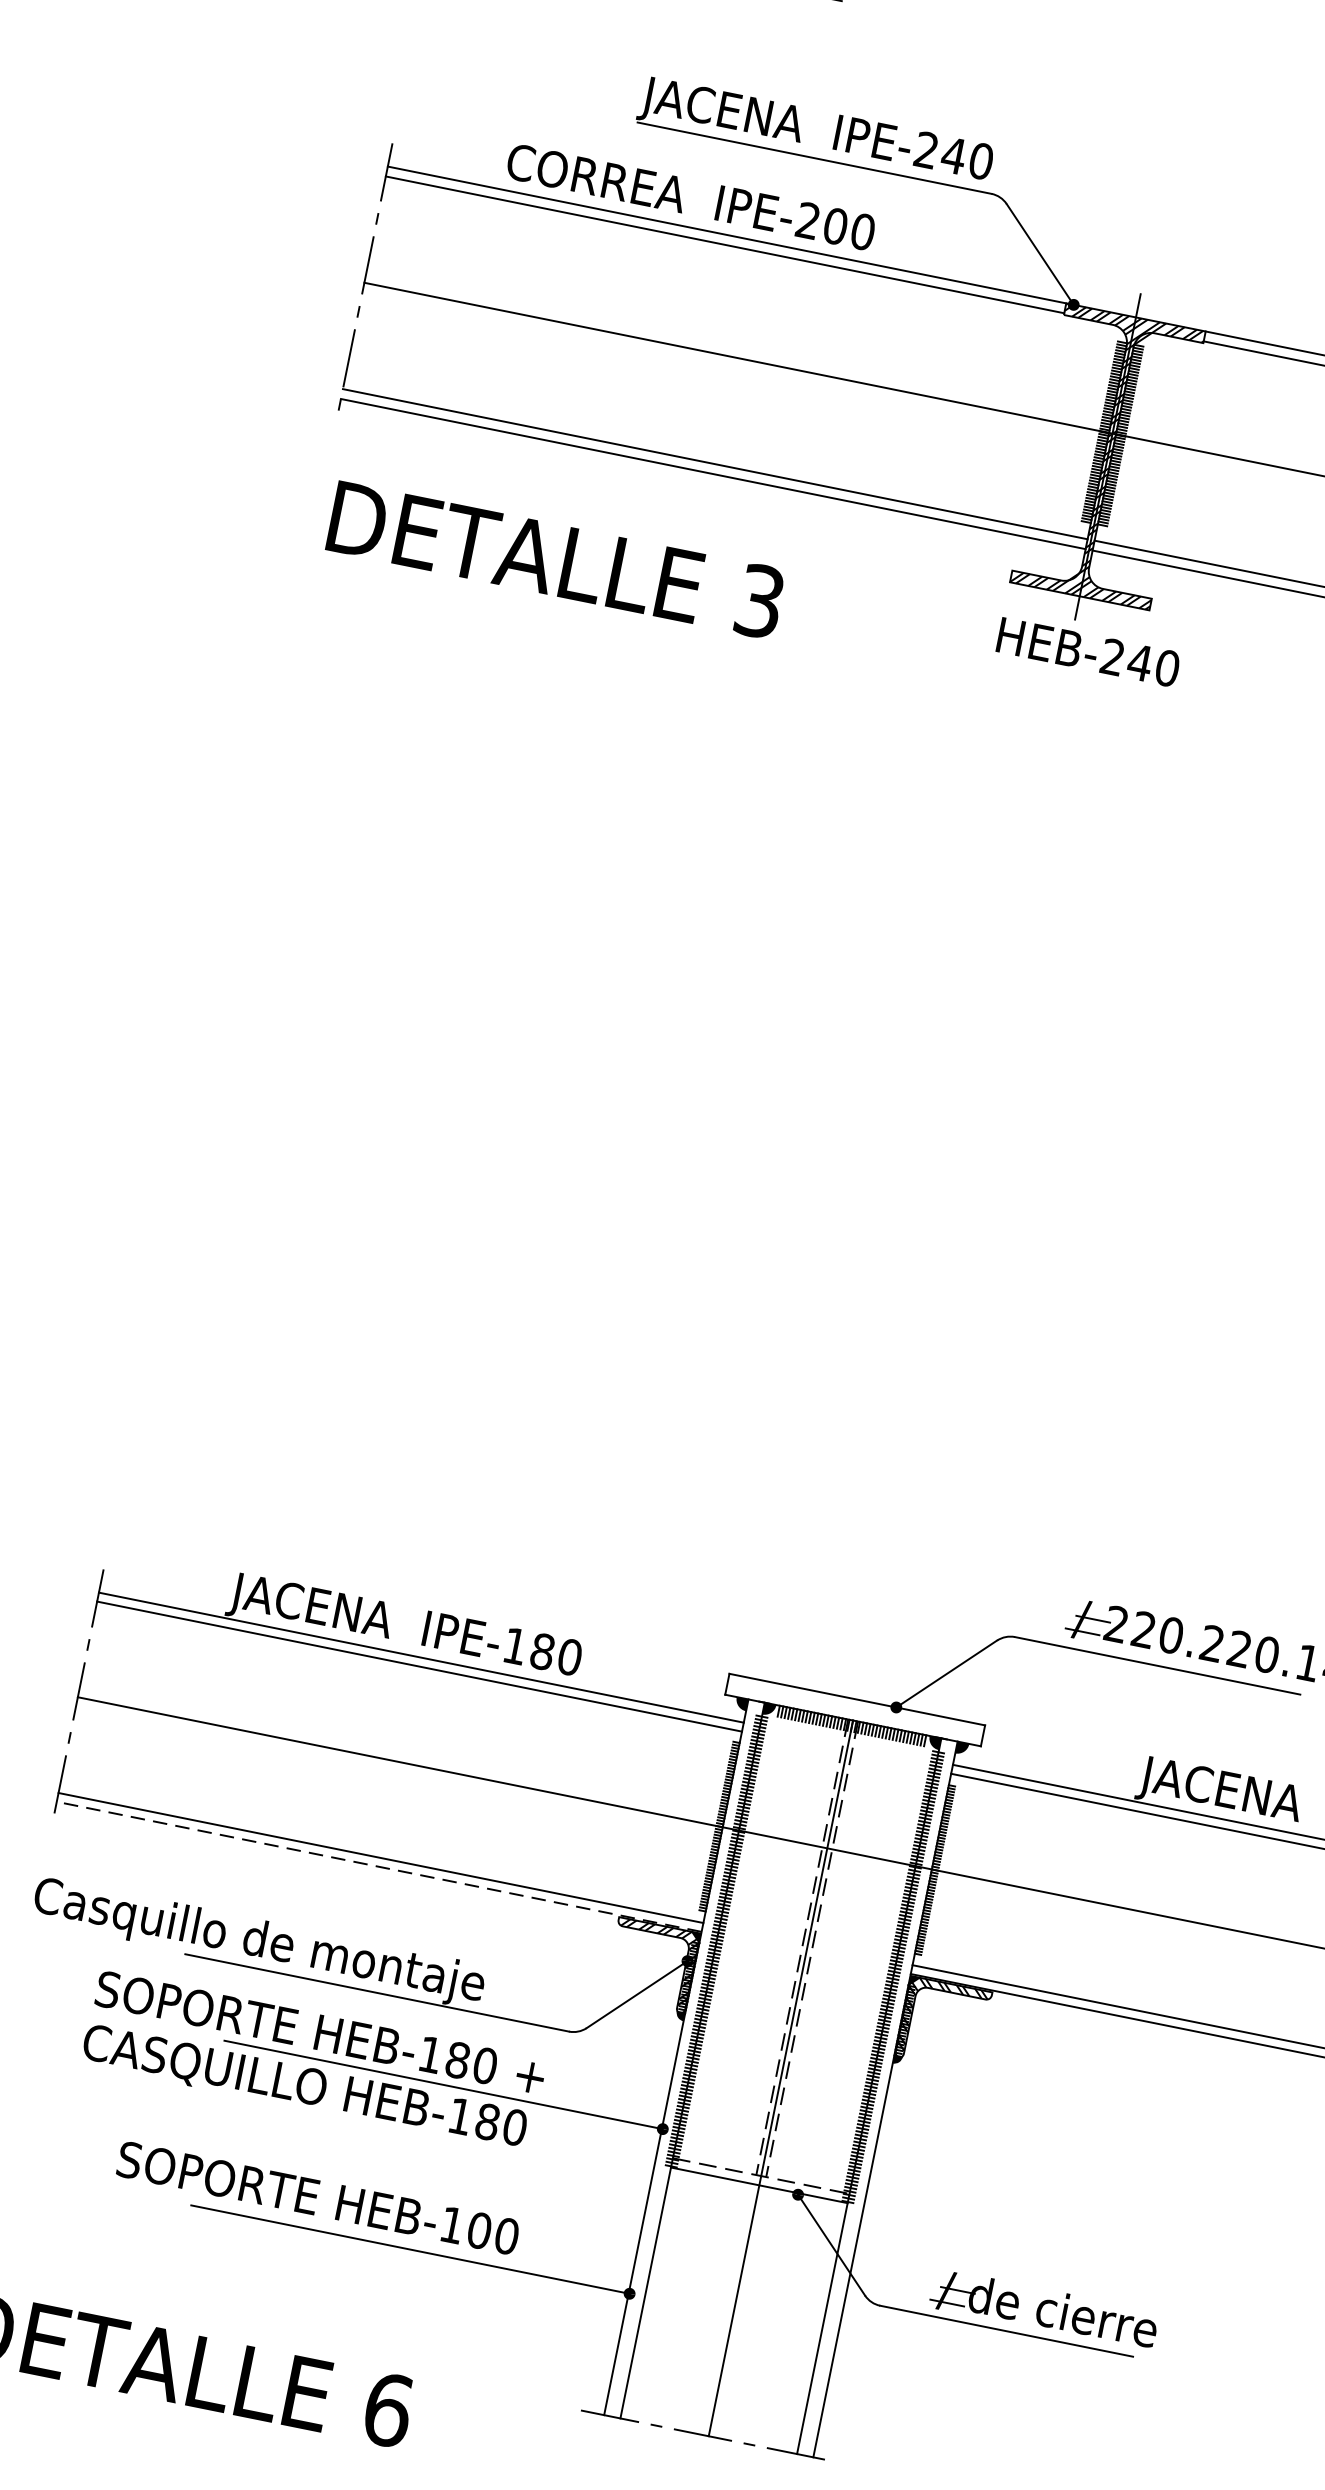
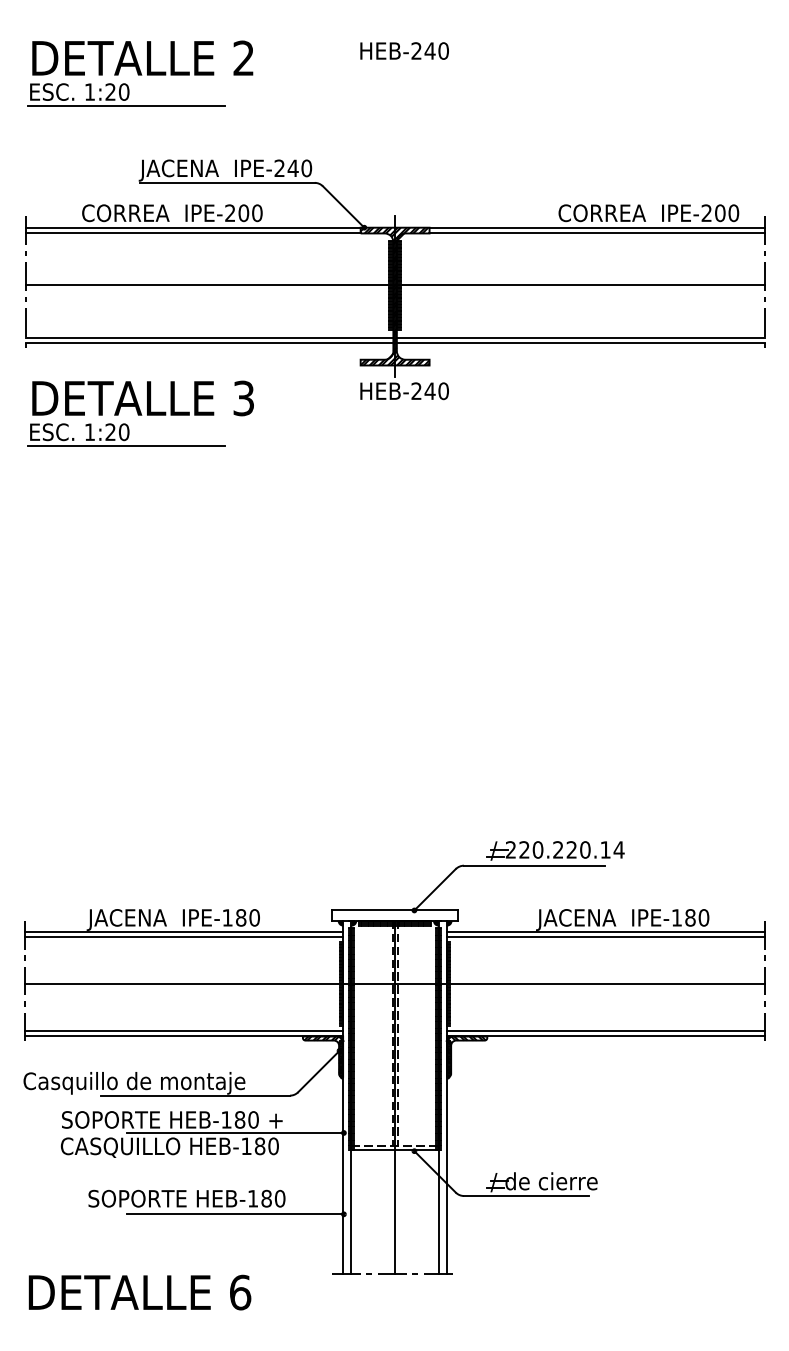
part: (507, 626) -> (126, 434), added
line: (377, 1866) -> (183, 1035), dashed -> solid
text: (479, 2230) -> (266, 1198), HEB-100 -> HEB-180

